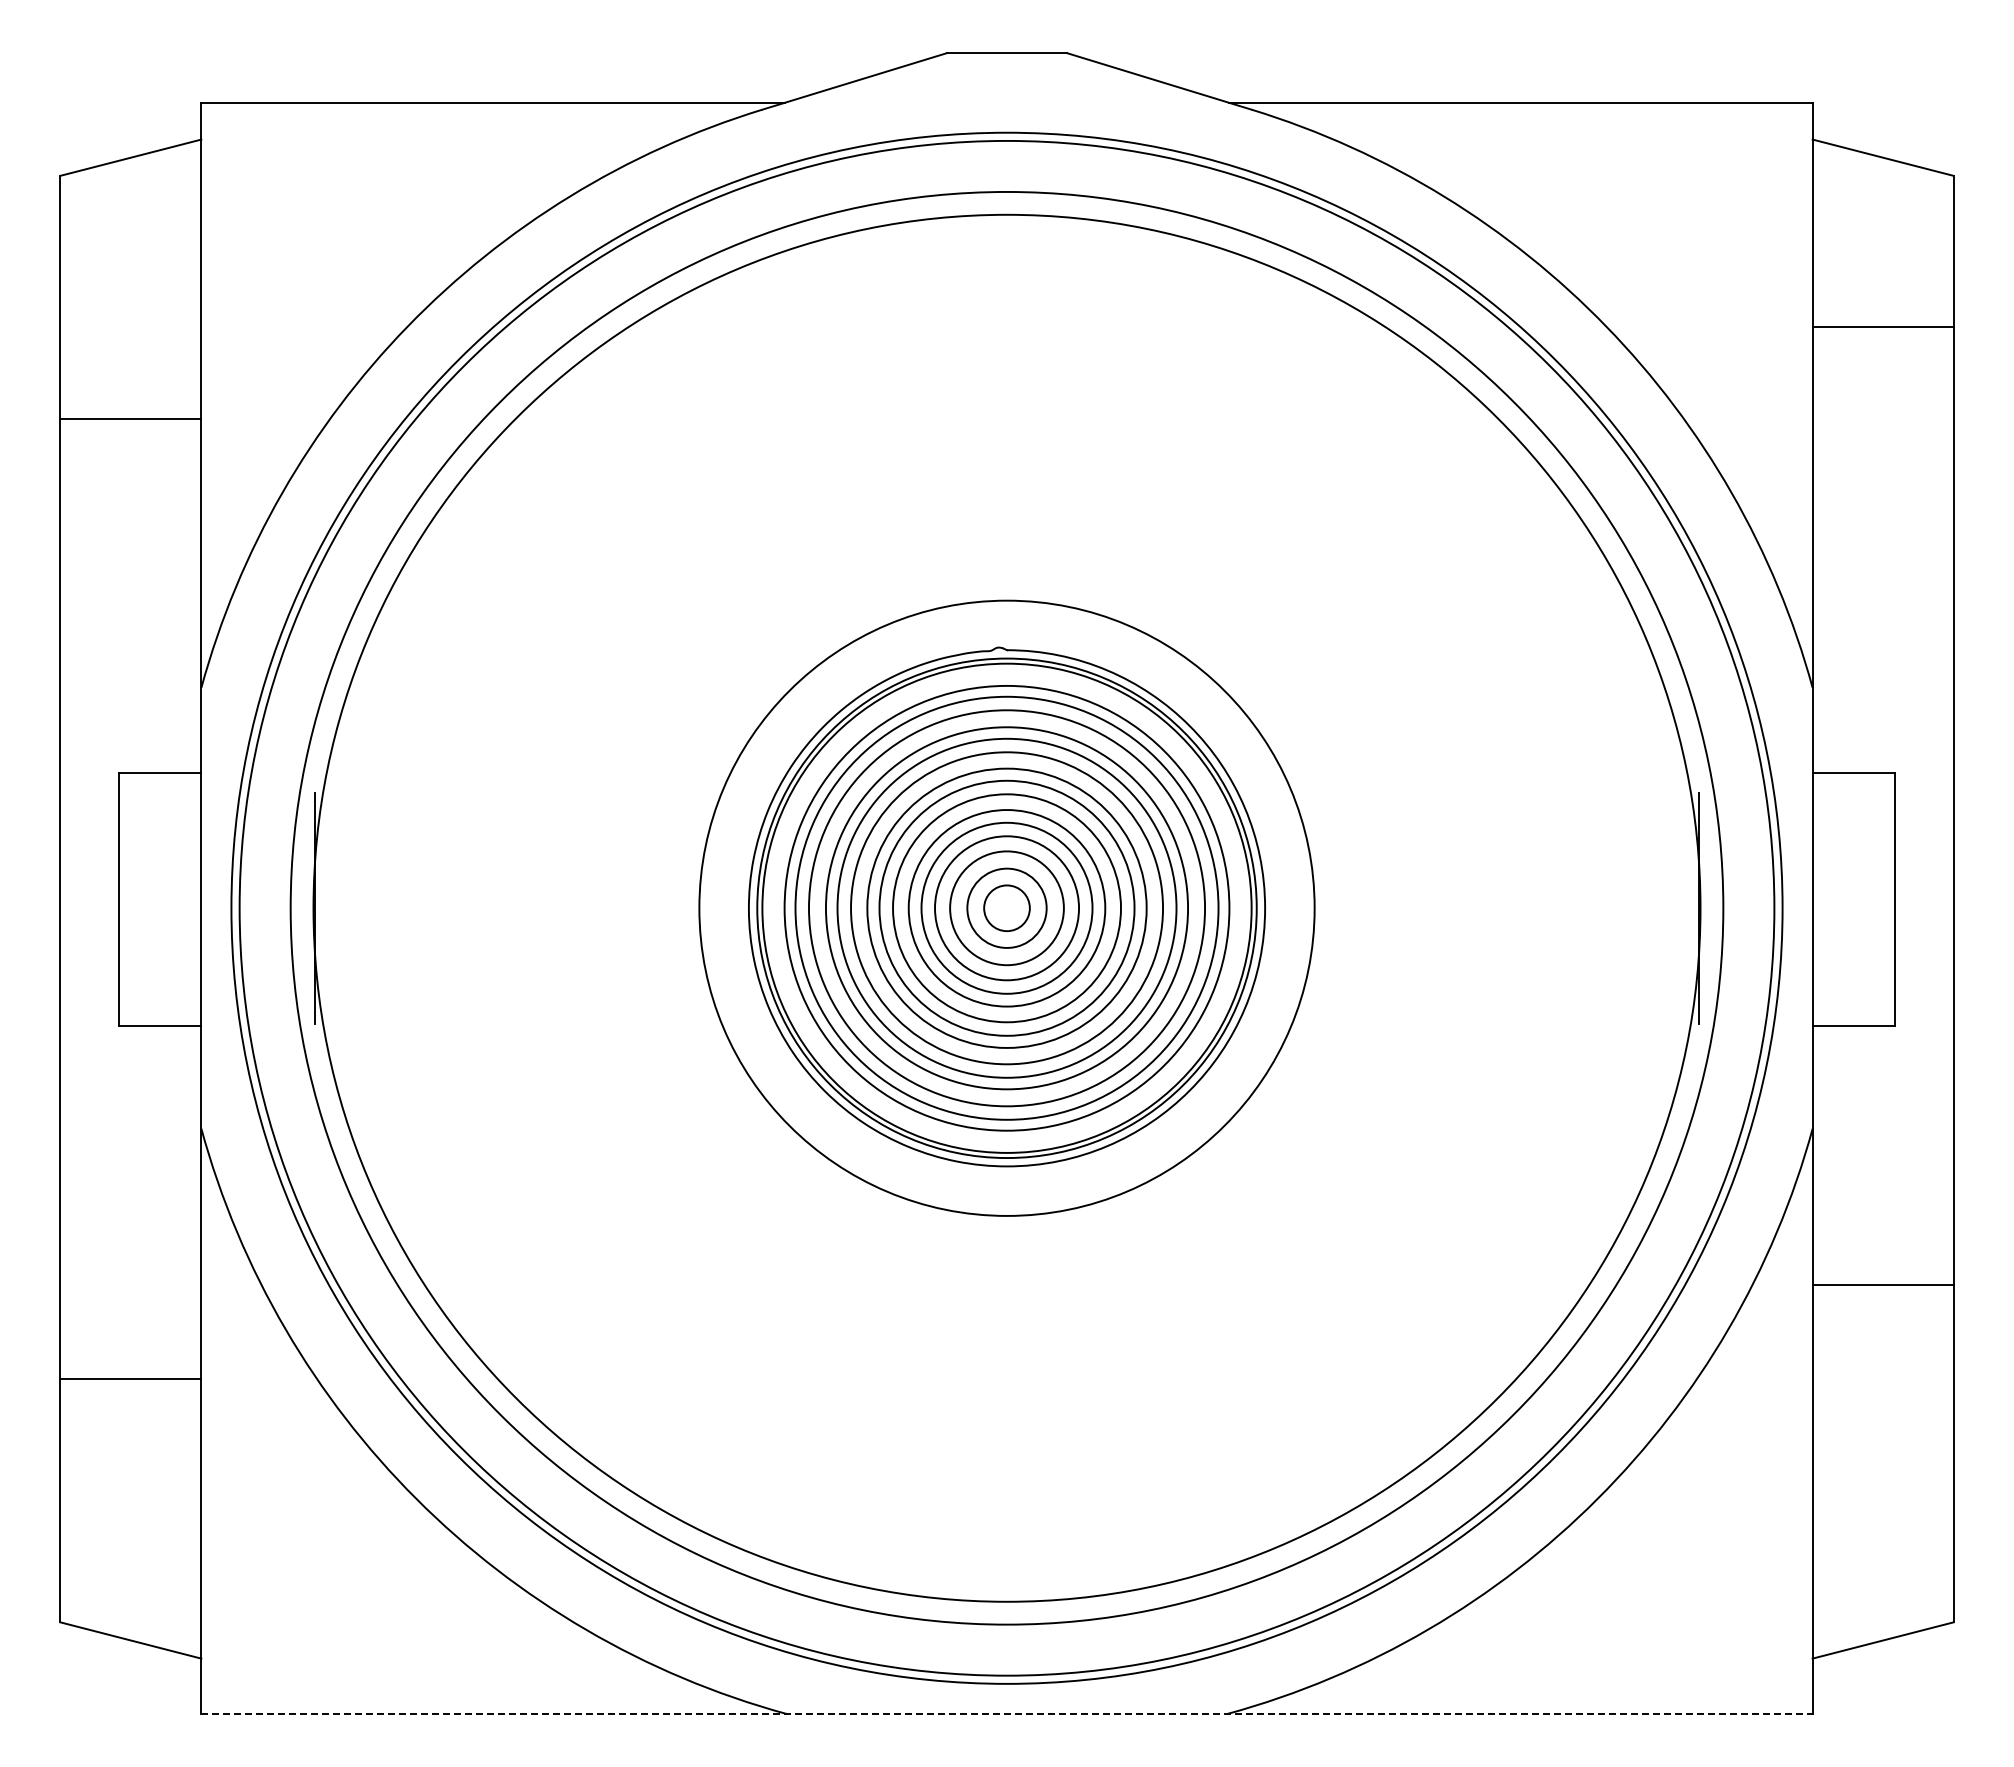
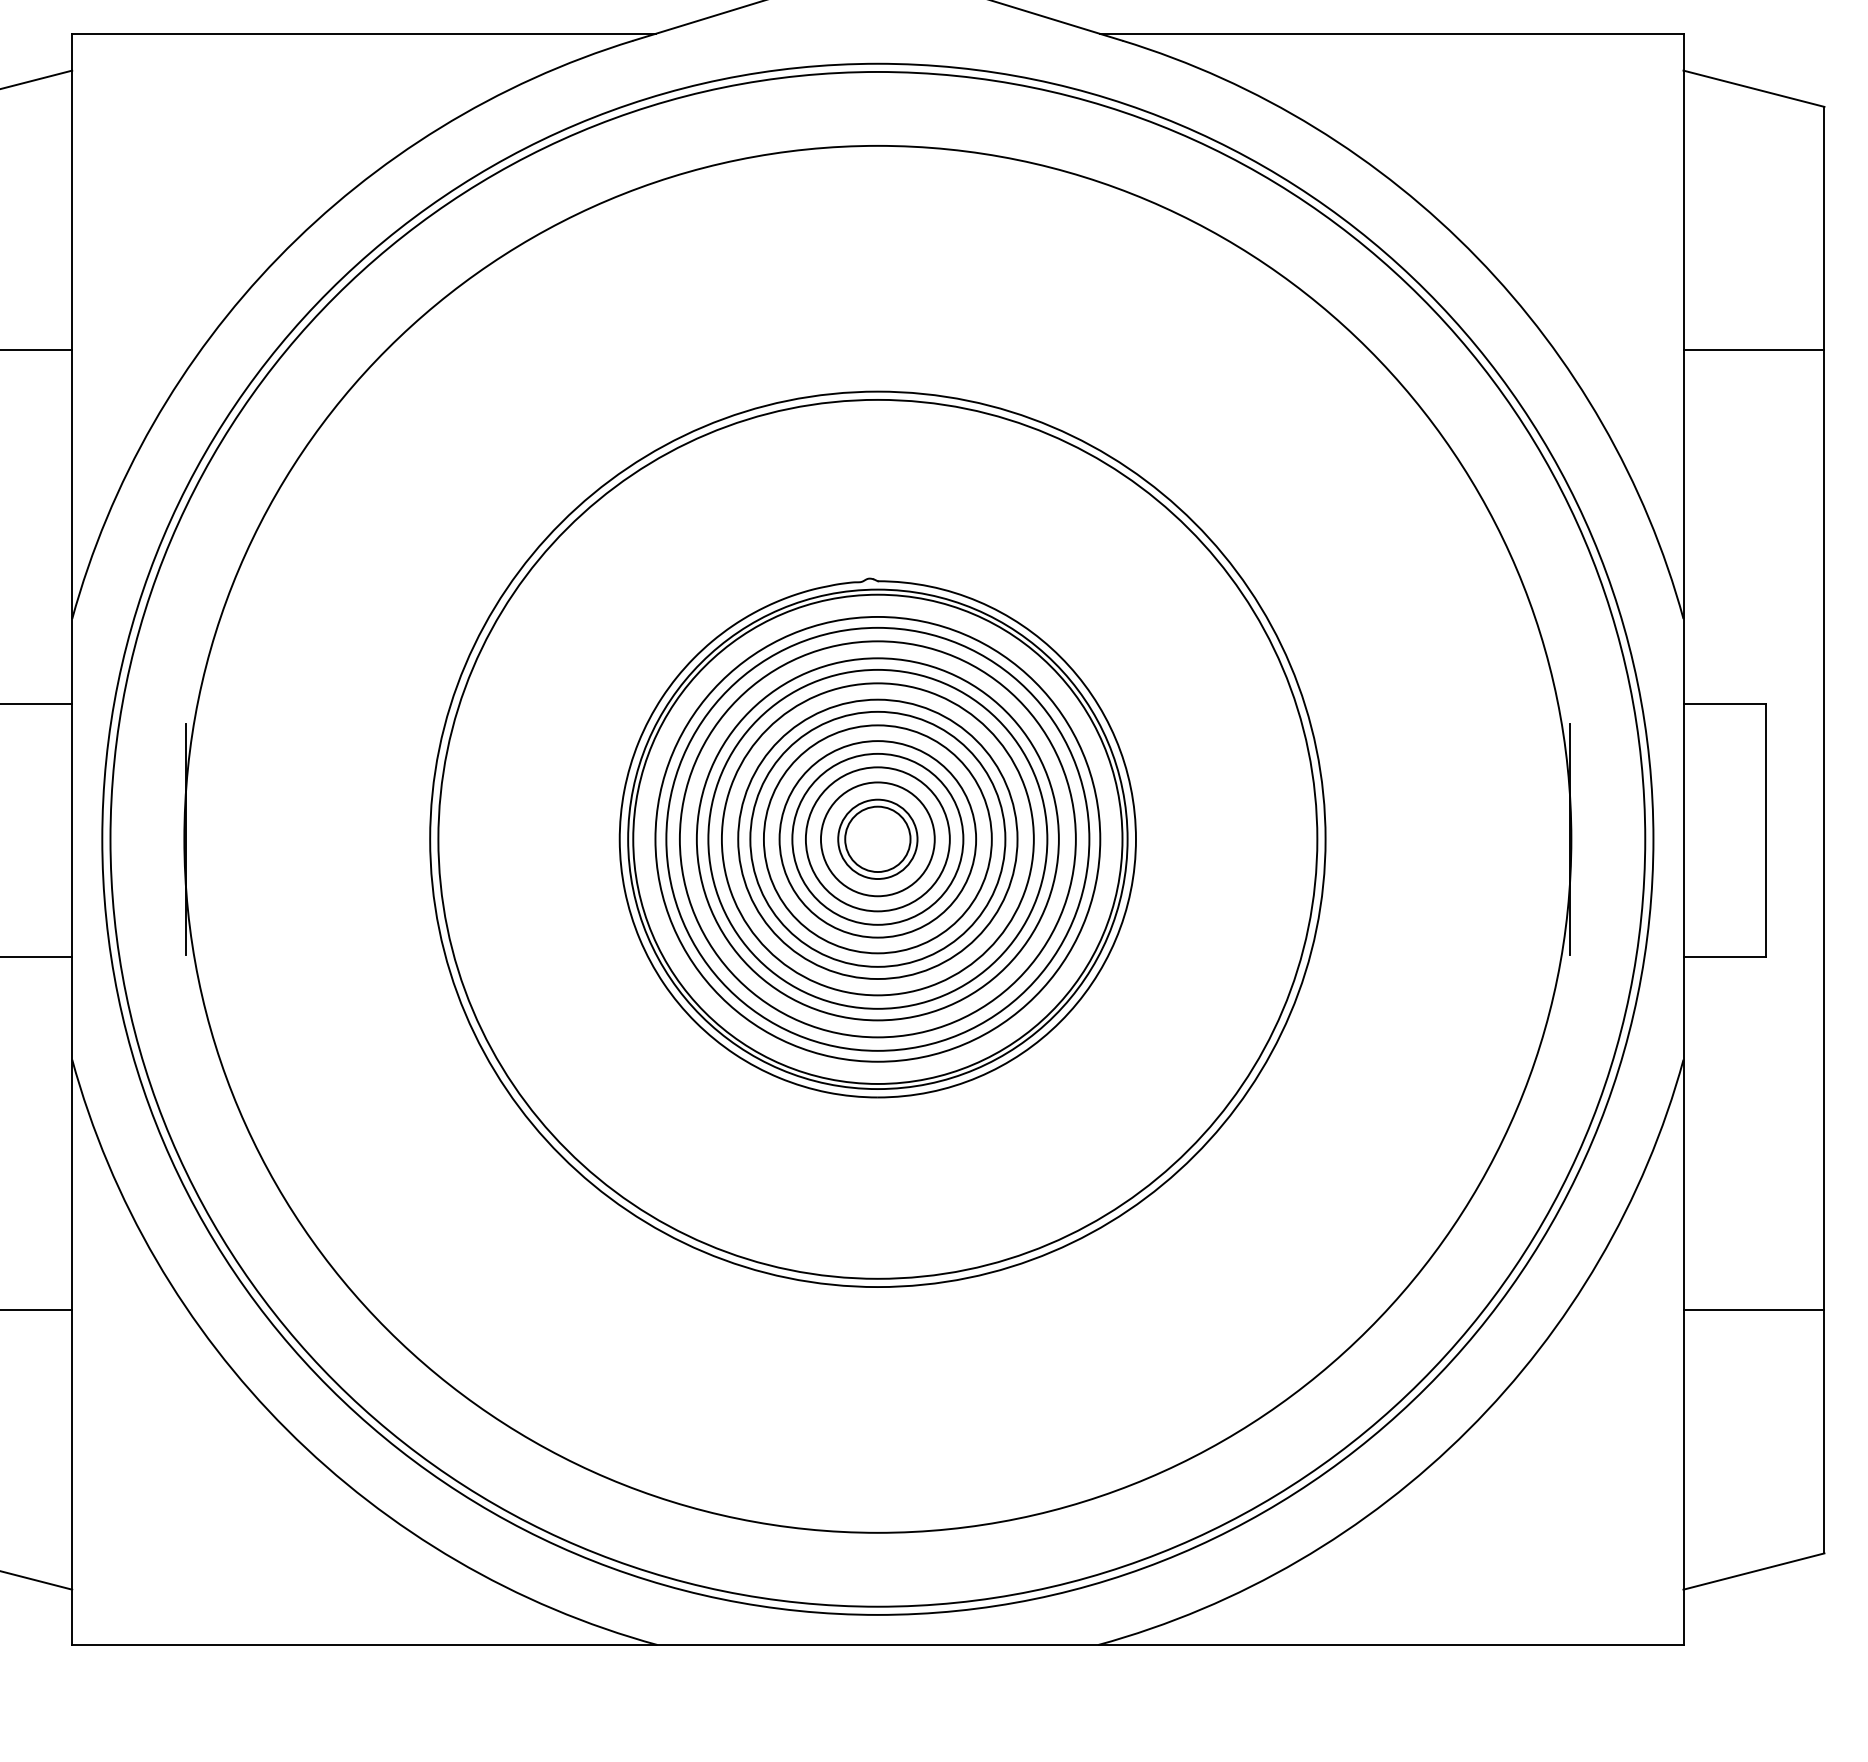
line: (1882, 327) -> (1753, 350), moved
circle: (1006, 907) -> (877, 838), size x1.43
circle: (1006, 907) -> (877, 838), size x1.43
circle: (1006, 908) -> (877, 839), size x0.62
line: (1882, 1285) -> (1753, 1310), moved
line: (1007, 1713) -> (878, 1644), dashed -> solid

